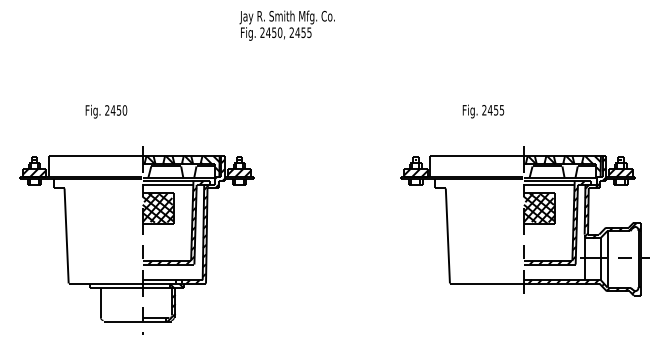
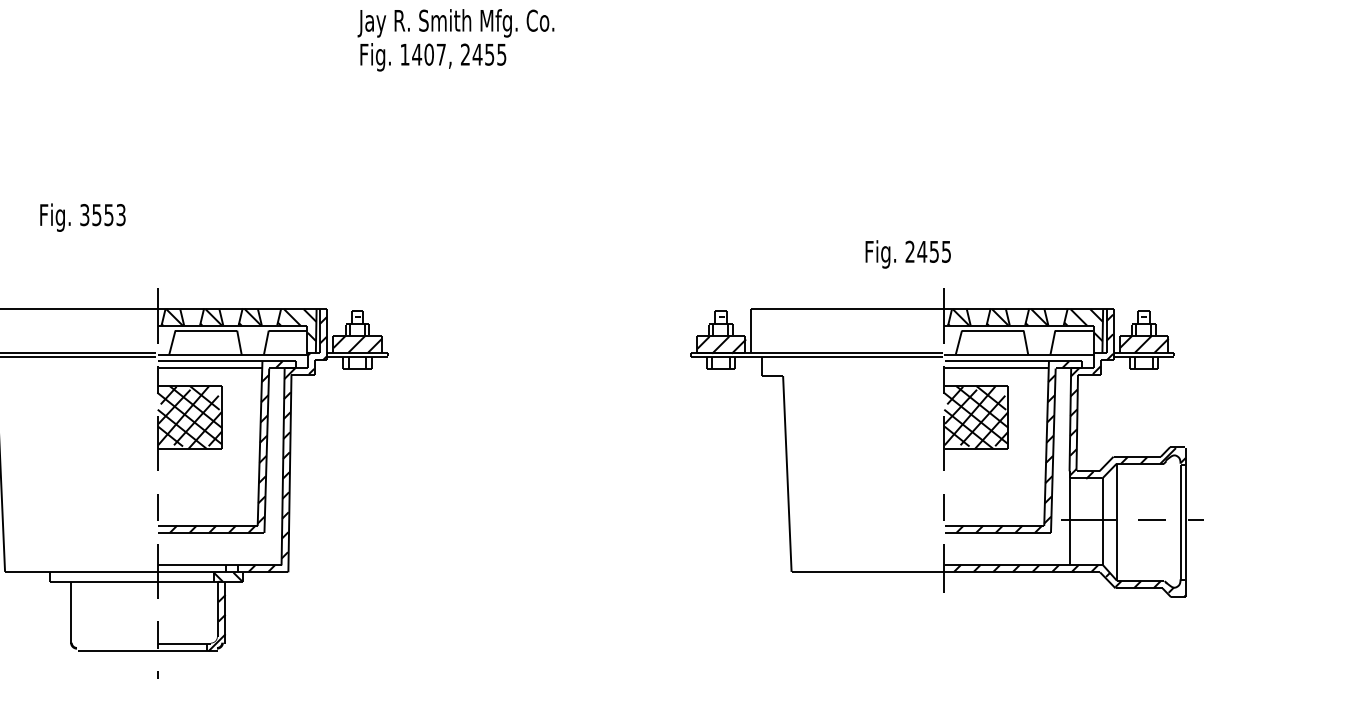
text: (271, 32) -> (423, 54), 2450, -> 1407,
text: (116, 110) -> (103, 215), 2450 -> 3553
text: (483, 111) -> (908, 254), moved

